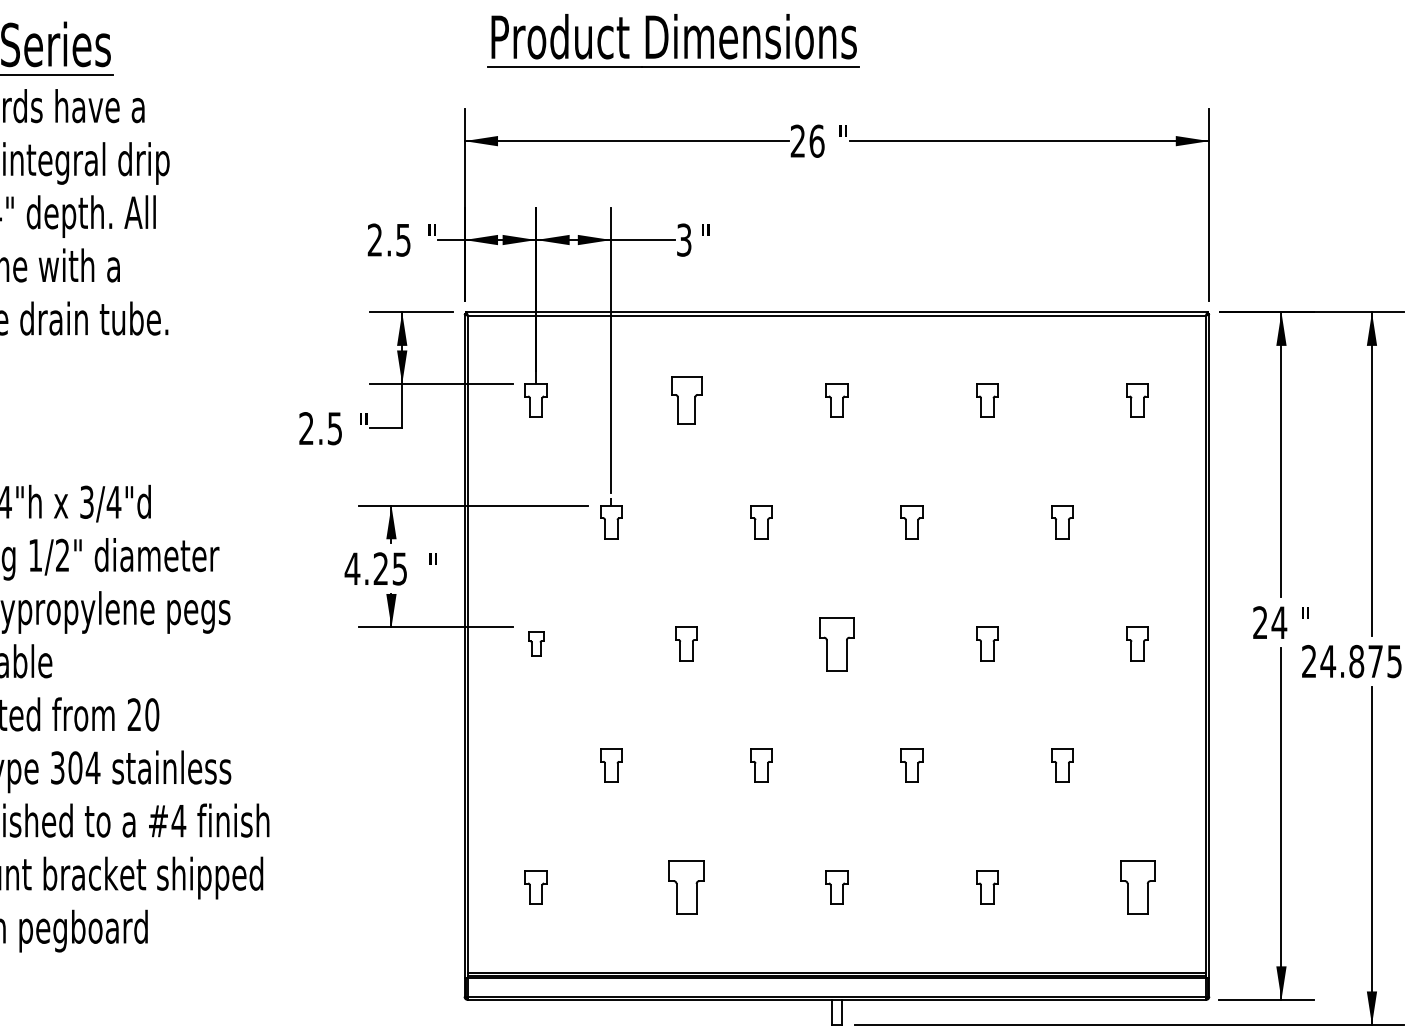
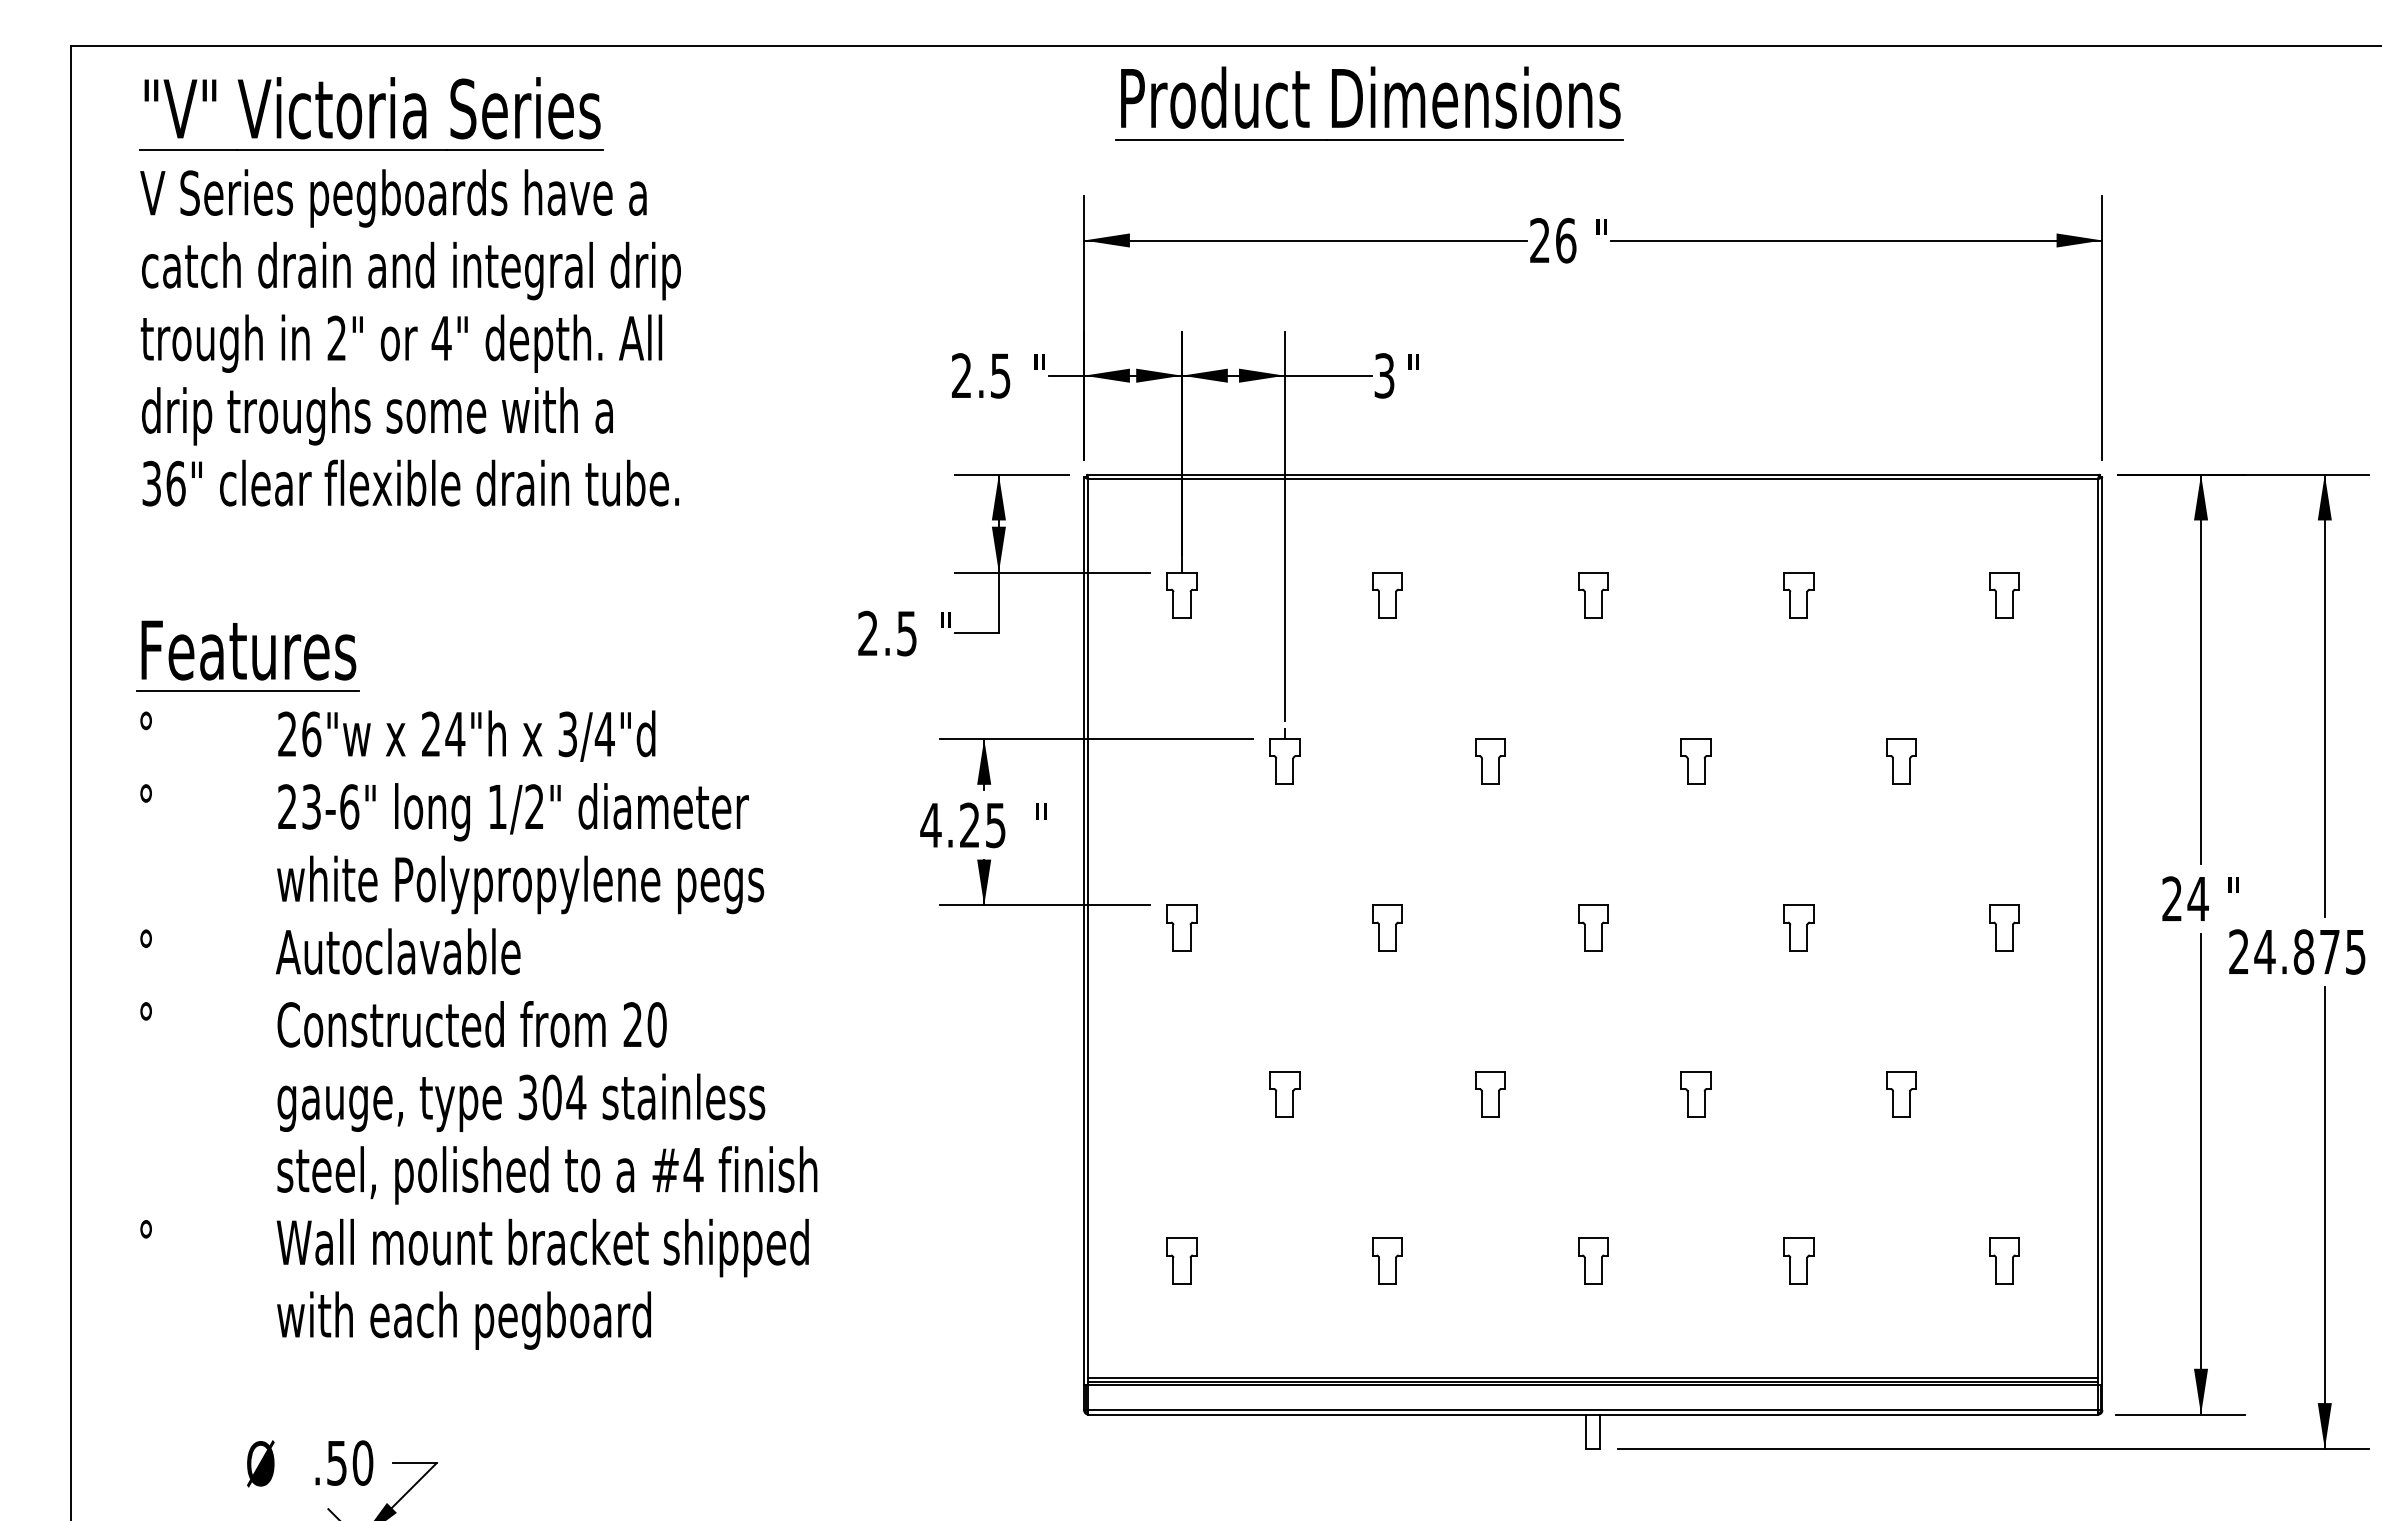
part: (686, 400) -> (1387, 595), size x0.71
part: (535, 643) -> (1181, 927), size x1.43
part: (837, 643) -> (1593, 927), size x0.62
part: (686, 887) -> (1387, 1260), size x0.62
part: (1137, 887) -> (2004, 1260), size x0.62

